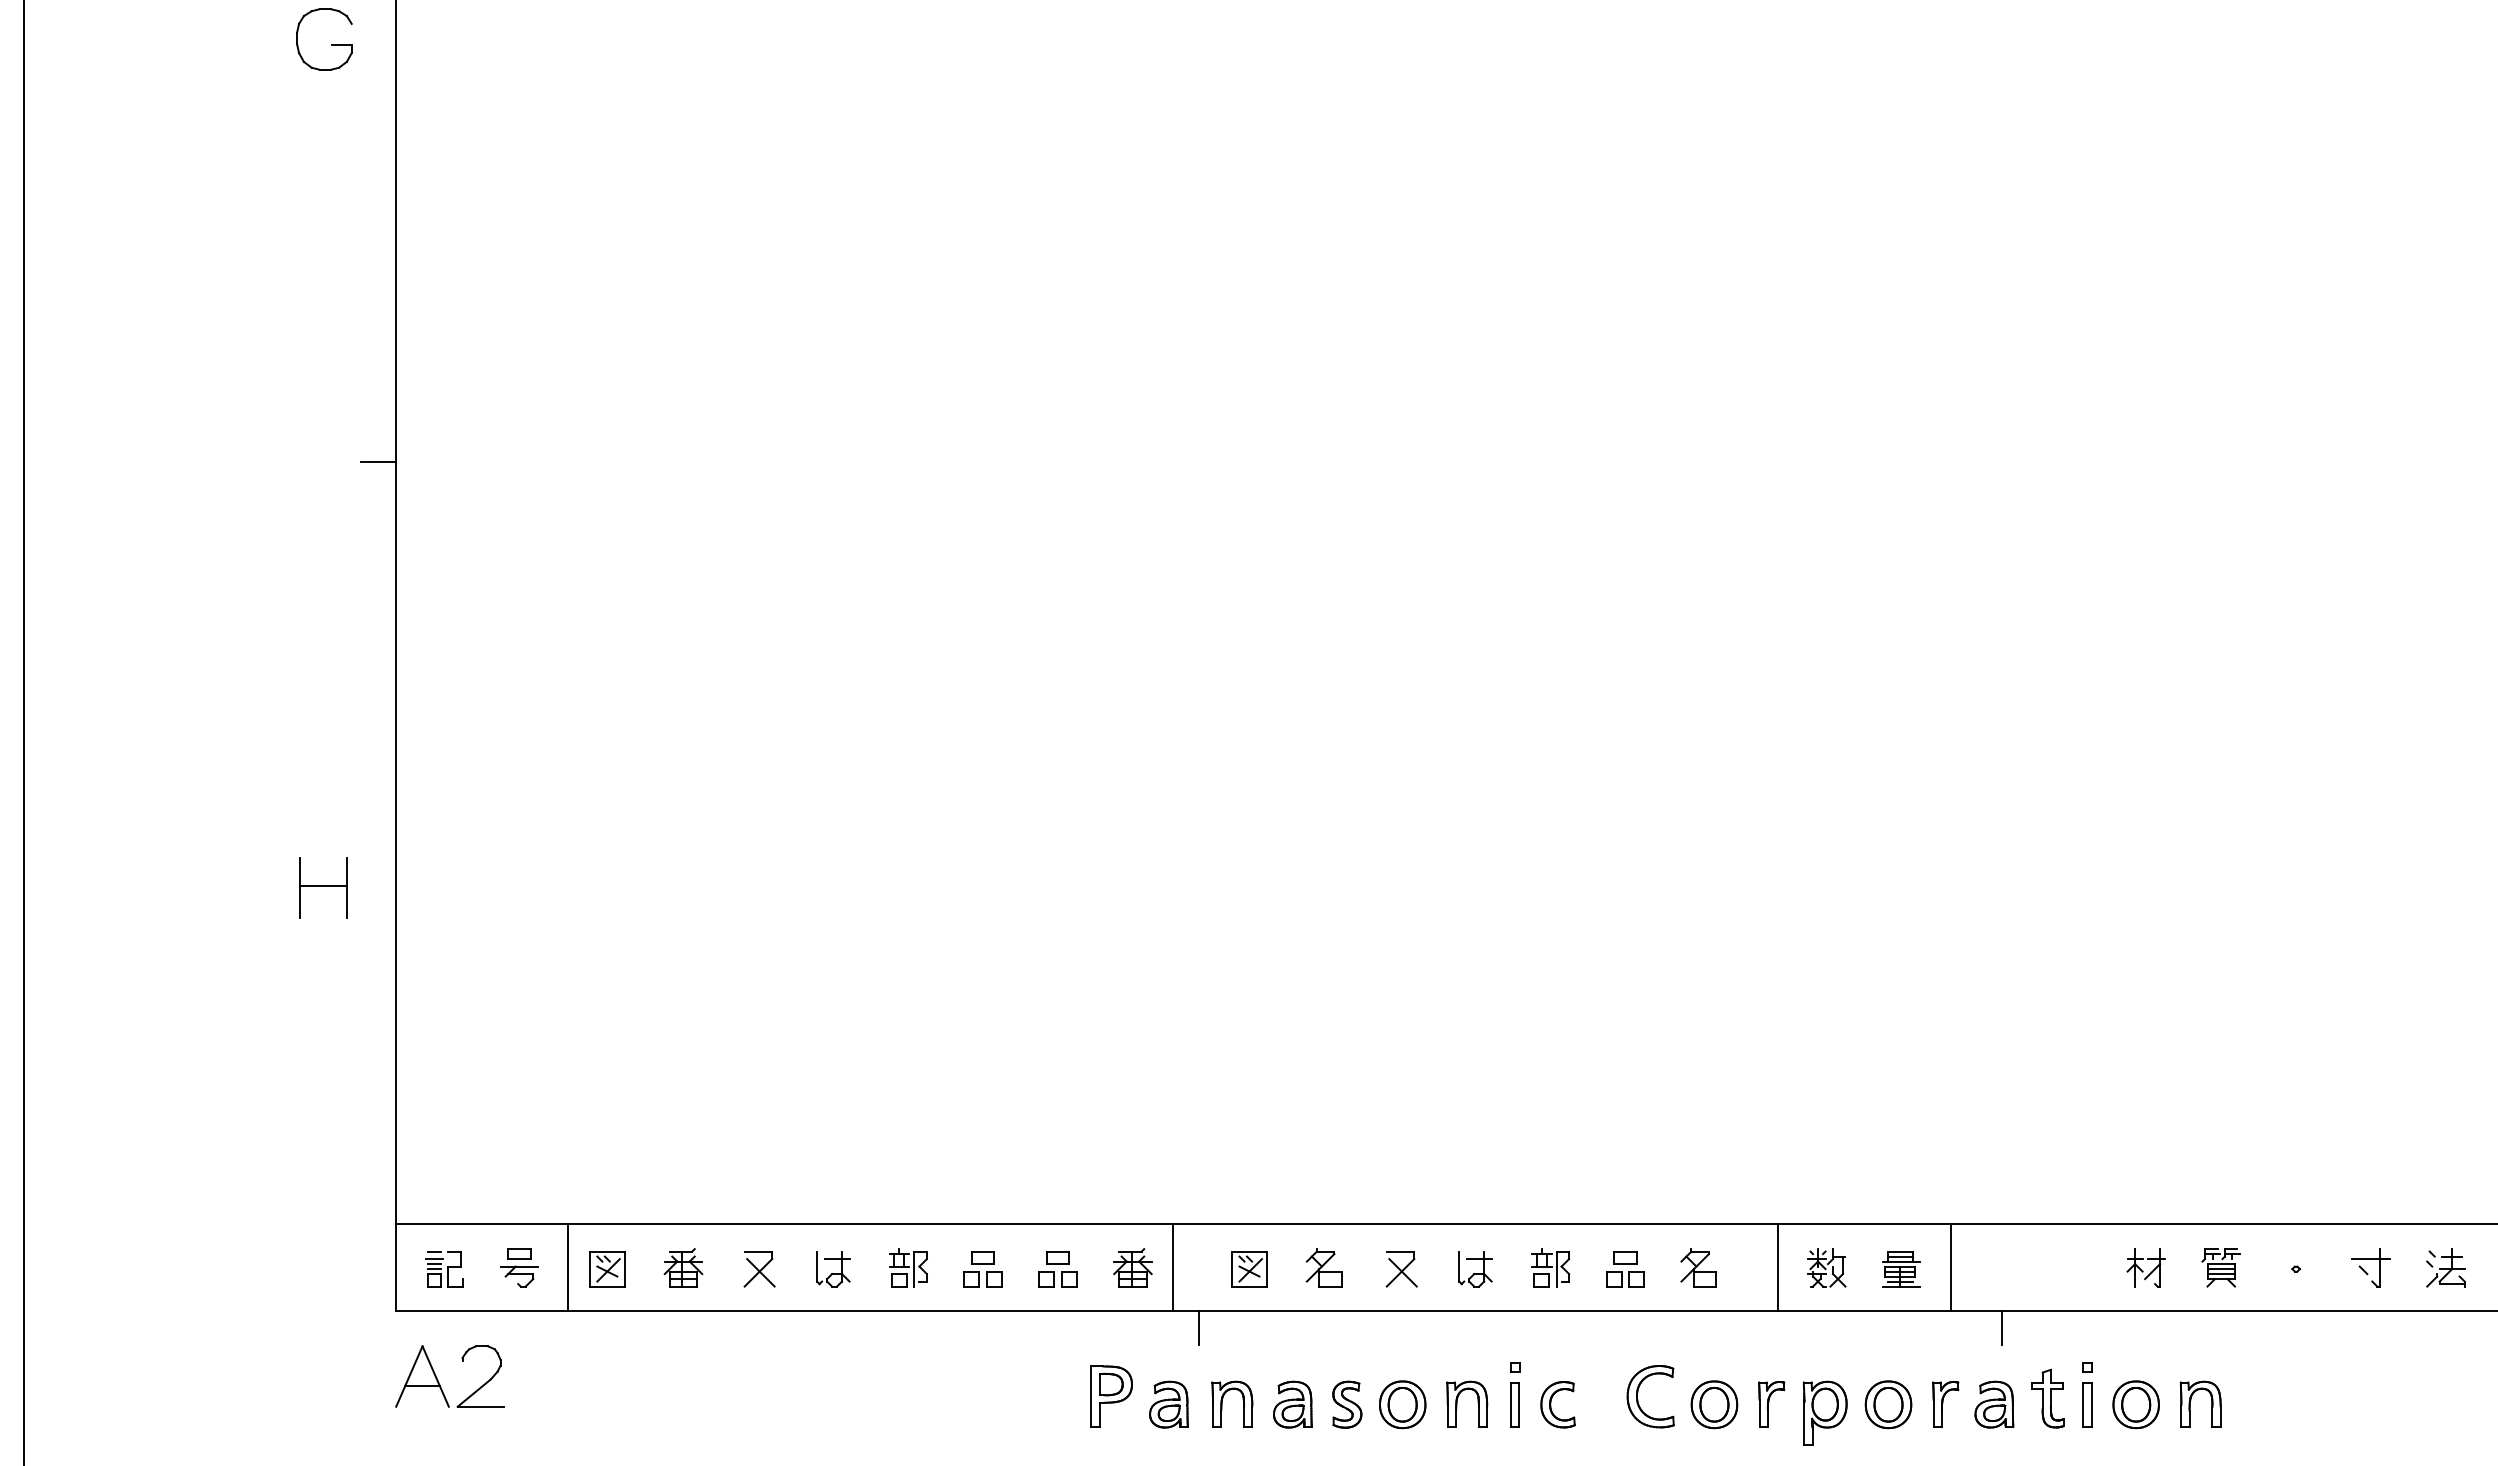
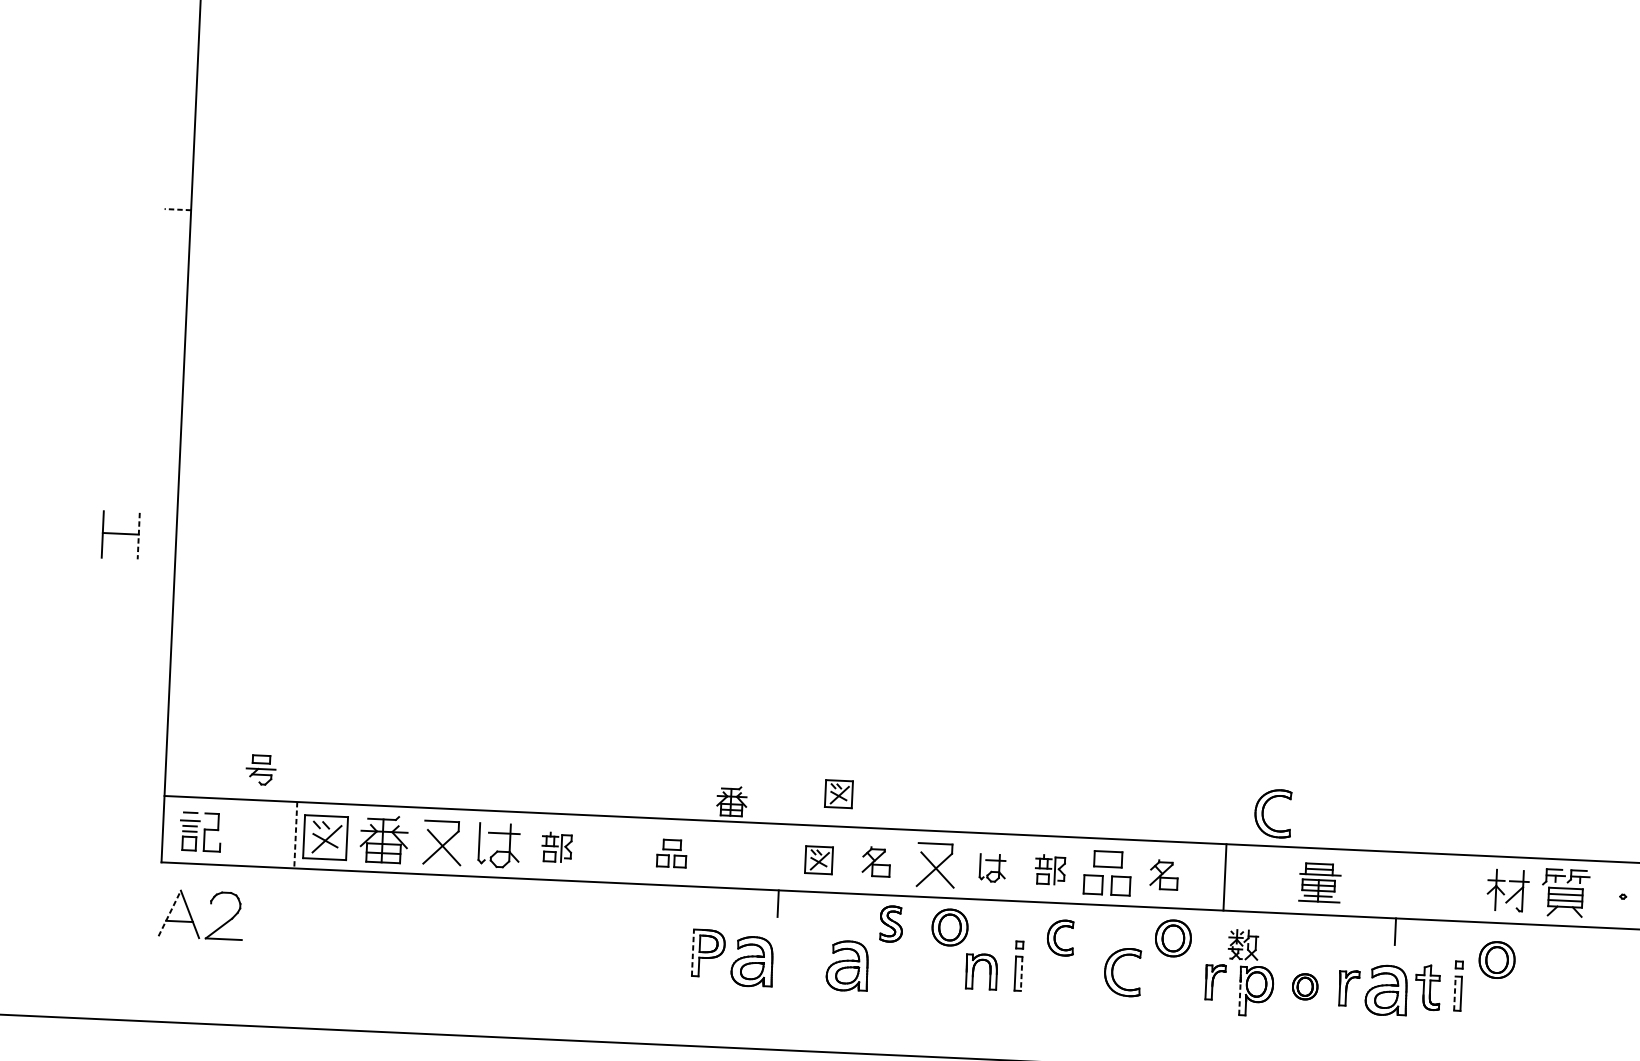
line: (377, 461) -> (177, 209), solid -> dashed
line: (346, 888) -> (138, 536), solid -> dashed
part: (1271, 1182) -> (838, 794), added
part: (1824, 1184) -> (1263, 815), added
part: (519, 1267) -> (261, 769), moved
line: (568, 1267) -> (295, 835), solid -> dashed
part: (683, 1267) -> (384, 839), size x1.6
part: (1132, 1267) -> (731, 801), moved
line: (1173, 1267) -> (760, 856), removed
part: (1826, 1267) -> (1243, 944), moved
line: (1950, 1267) -> (1357, 883), removed
part: (2145, 1267) -> (1507, 890), size x1.4
part: (2220, 1267) -> (1565, 892), size x1.6
part: (444, 1269) -> (200, 832), size x1.4
part: (607, 1269) -> (325, 838), size x1.6
part: (759, 1269) -> (442, 843), size x1.6
part: (833, 1269) -> (499, 846), size x1.6
part: (982, 1269) -> (613, 851), removed
part: (1401, 1269) -> (935, 865), size x1.6
part: (1625, 1269) -> (1107, 873), size x1.6
part: (1901, 1269) -> (1319, 883), size x1.4
line: (409, 1376) -> (169, 913), solid -> dashed
line: (1091, 1396) -> (693, 952), solid -> dashed
part: (2191, 1400) -> (1538, 994), removed
part: (1222, 1403) -> (793, 962), removed
part: (1168, 1404) -> (752, 961), size x1.4
part: (1292, 1404) -> (847, 965), size x1.4
part: (1347, 1404) -> (891, 923), moved
part: (1402, 1404) -> (949, 927), moved
part: (1557, 1404) -> (1060, 937), moved
part: (1714, 1404) -> (1173, 938), moved
part: (1888, 1404) -> (1305, 986), size x0.7
part: (1994, 1404) -> (1386, 990), size x1.4
line: (2083, 1404) -> (1455, 993), solid -> dashed
part: (2135, 1404) -> (1496, 959), moved
line: (1519, 1405) -> (1021, 974), solid -> dashed
line: (1804, 1423) -> (1240, 998), solid -> dashed

